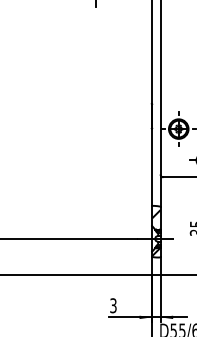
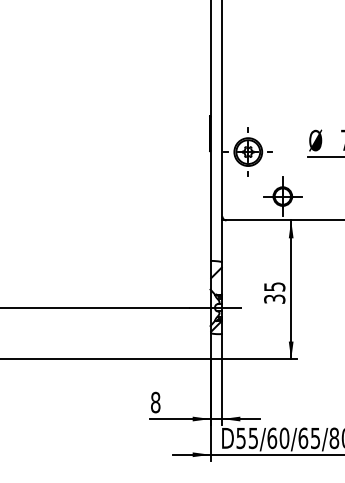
text: (113, 305) -> (155, 402), 3 -> 8

